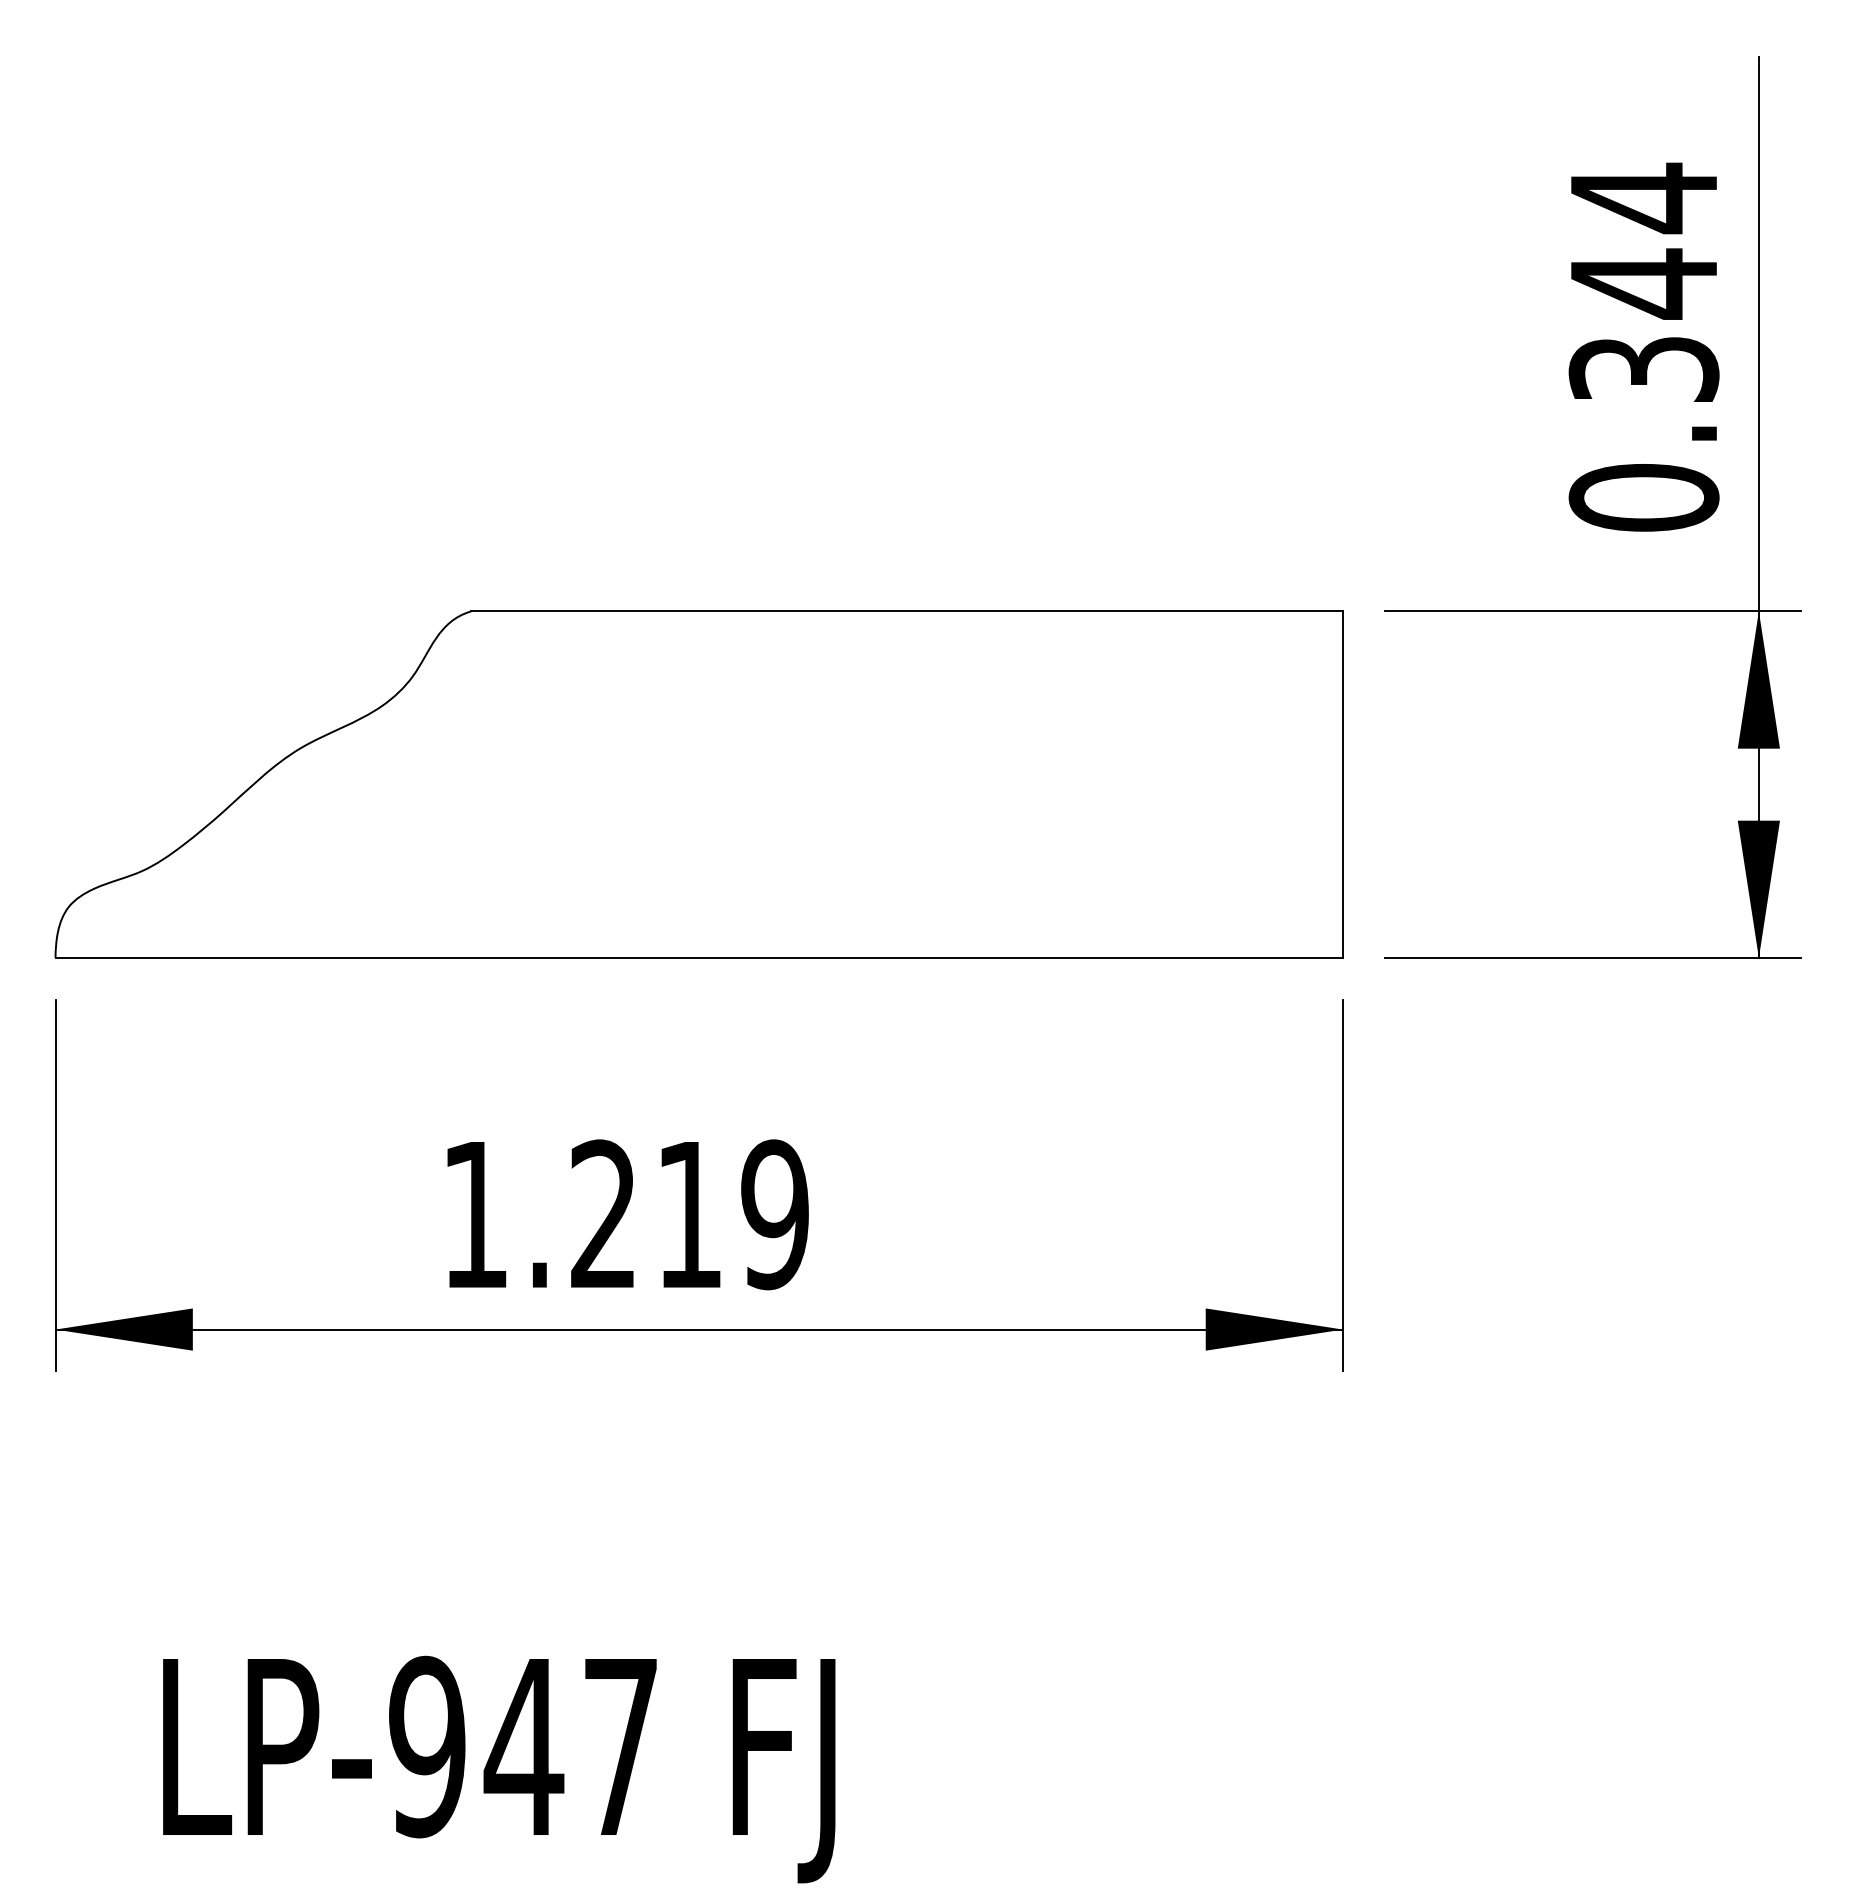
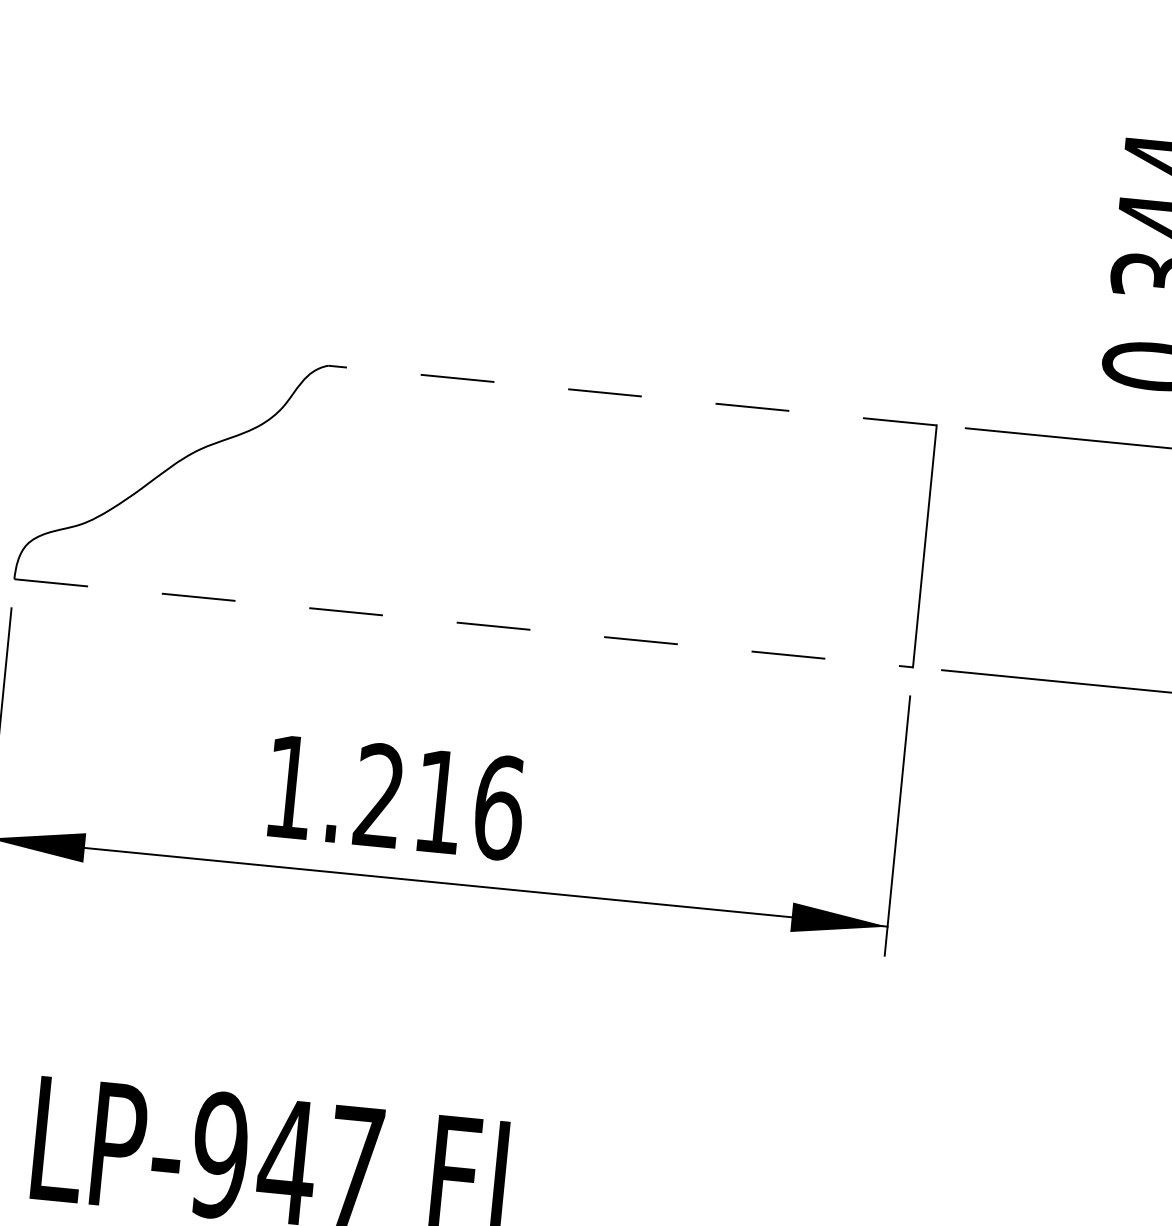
line: (907, 611) -> (632, 395), solid -> dashed
line: (699, 958) -> (463, 623), solid -> dashed
text: (775, 1214) -> (499, 807), 1.219 -> 1.216

